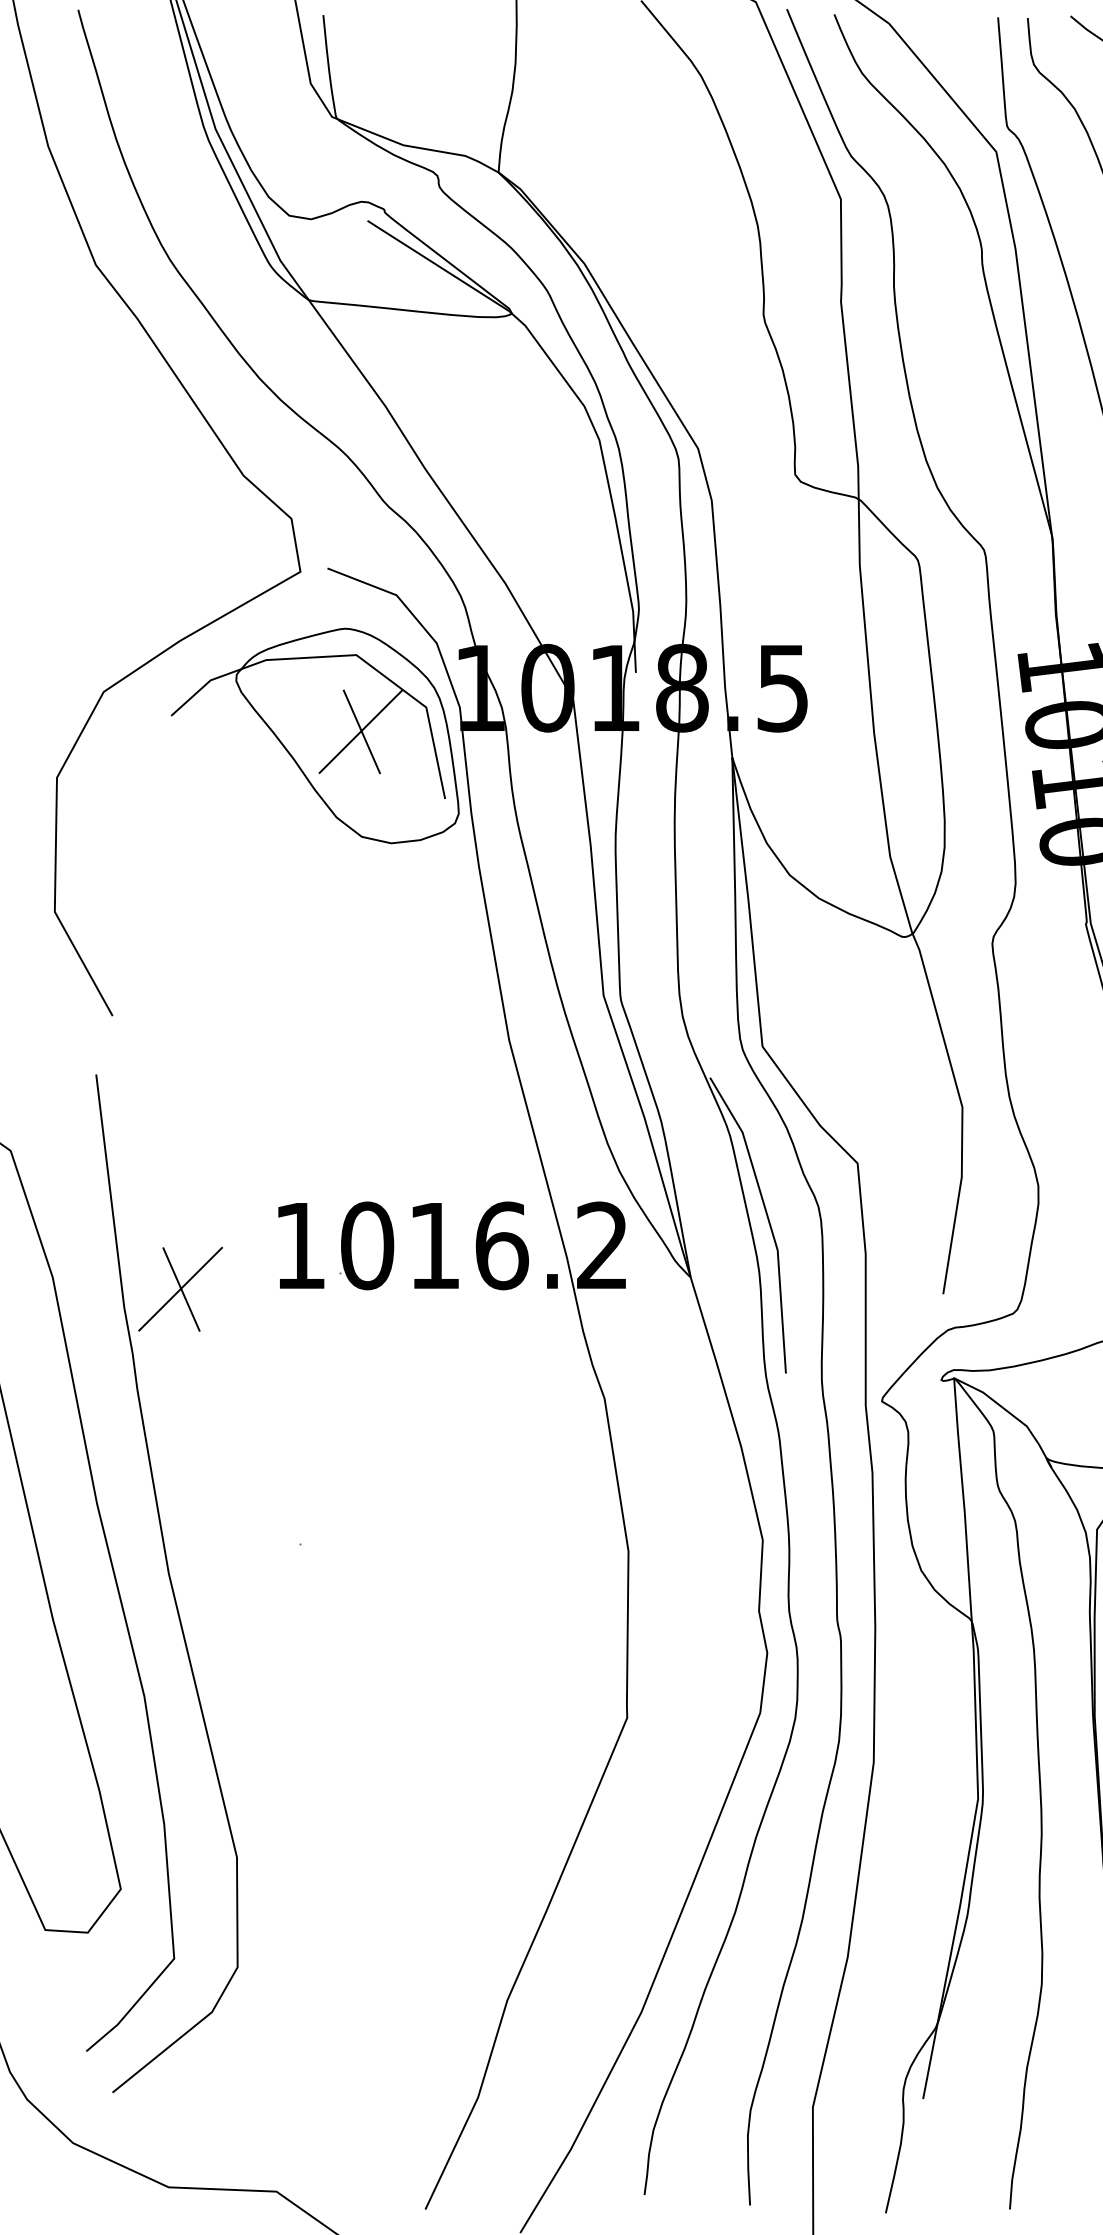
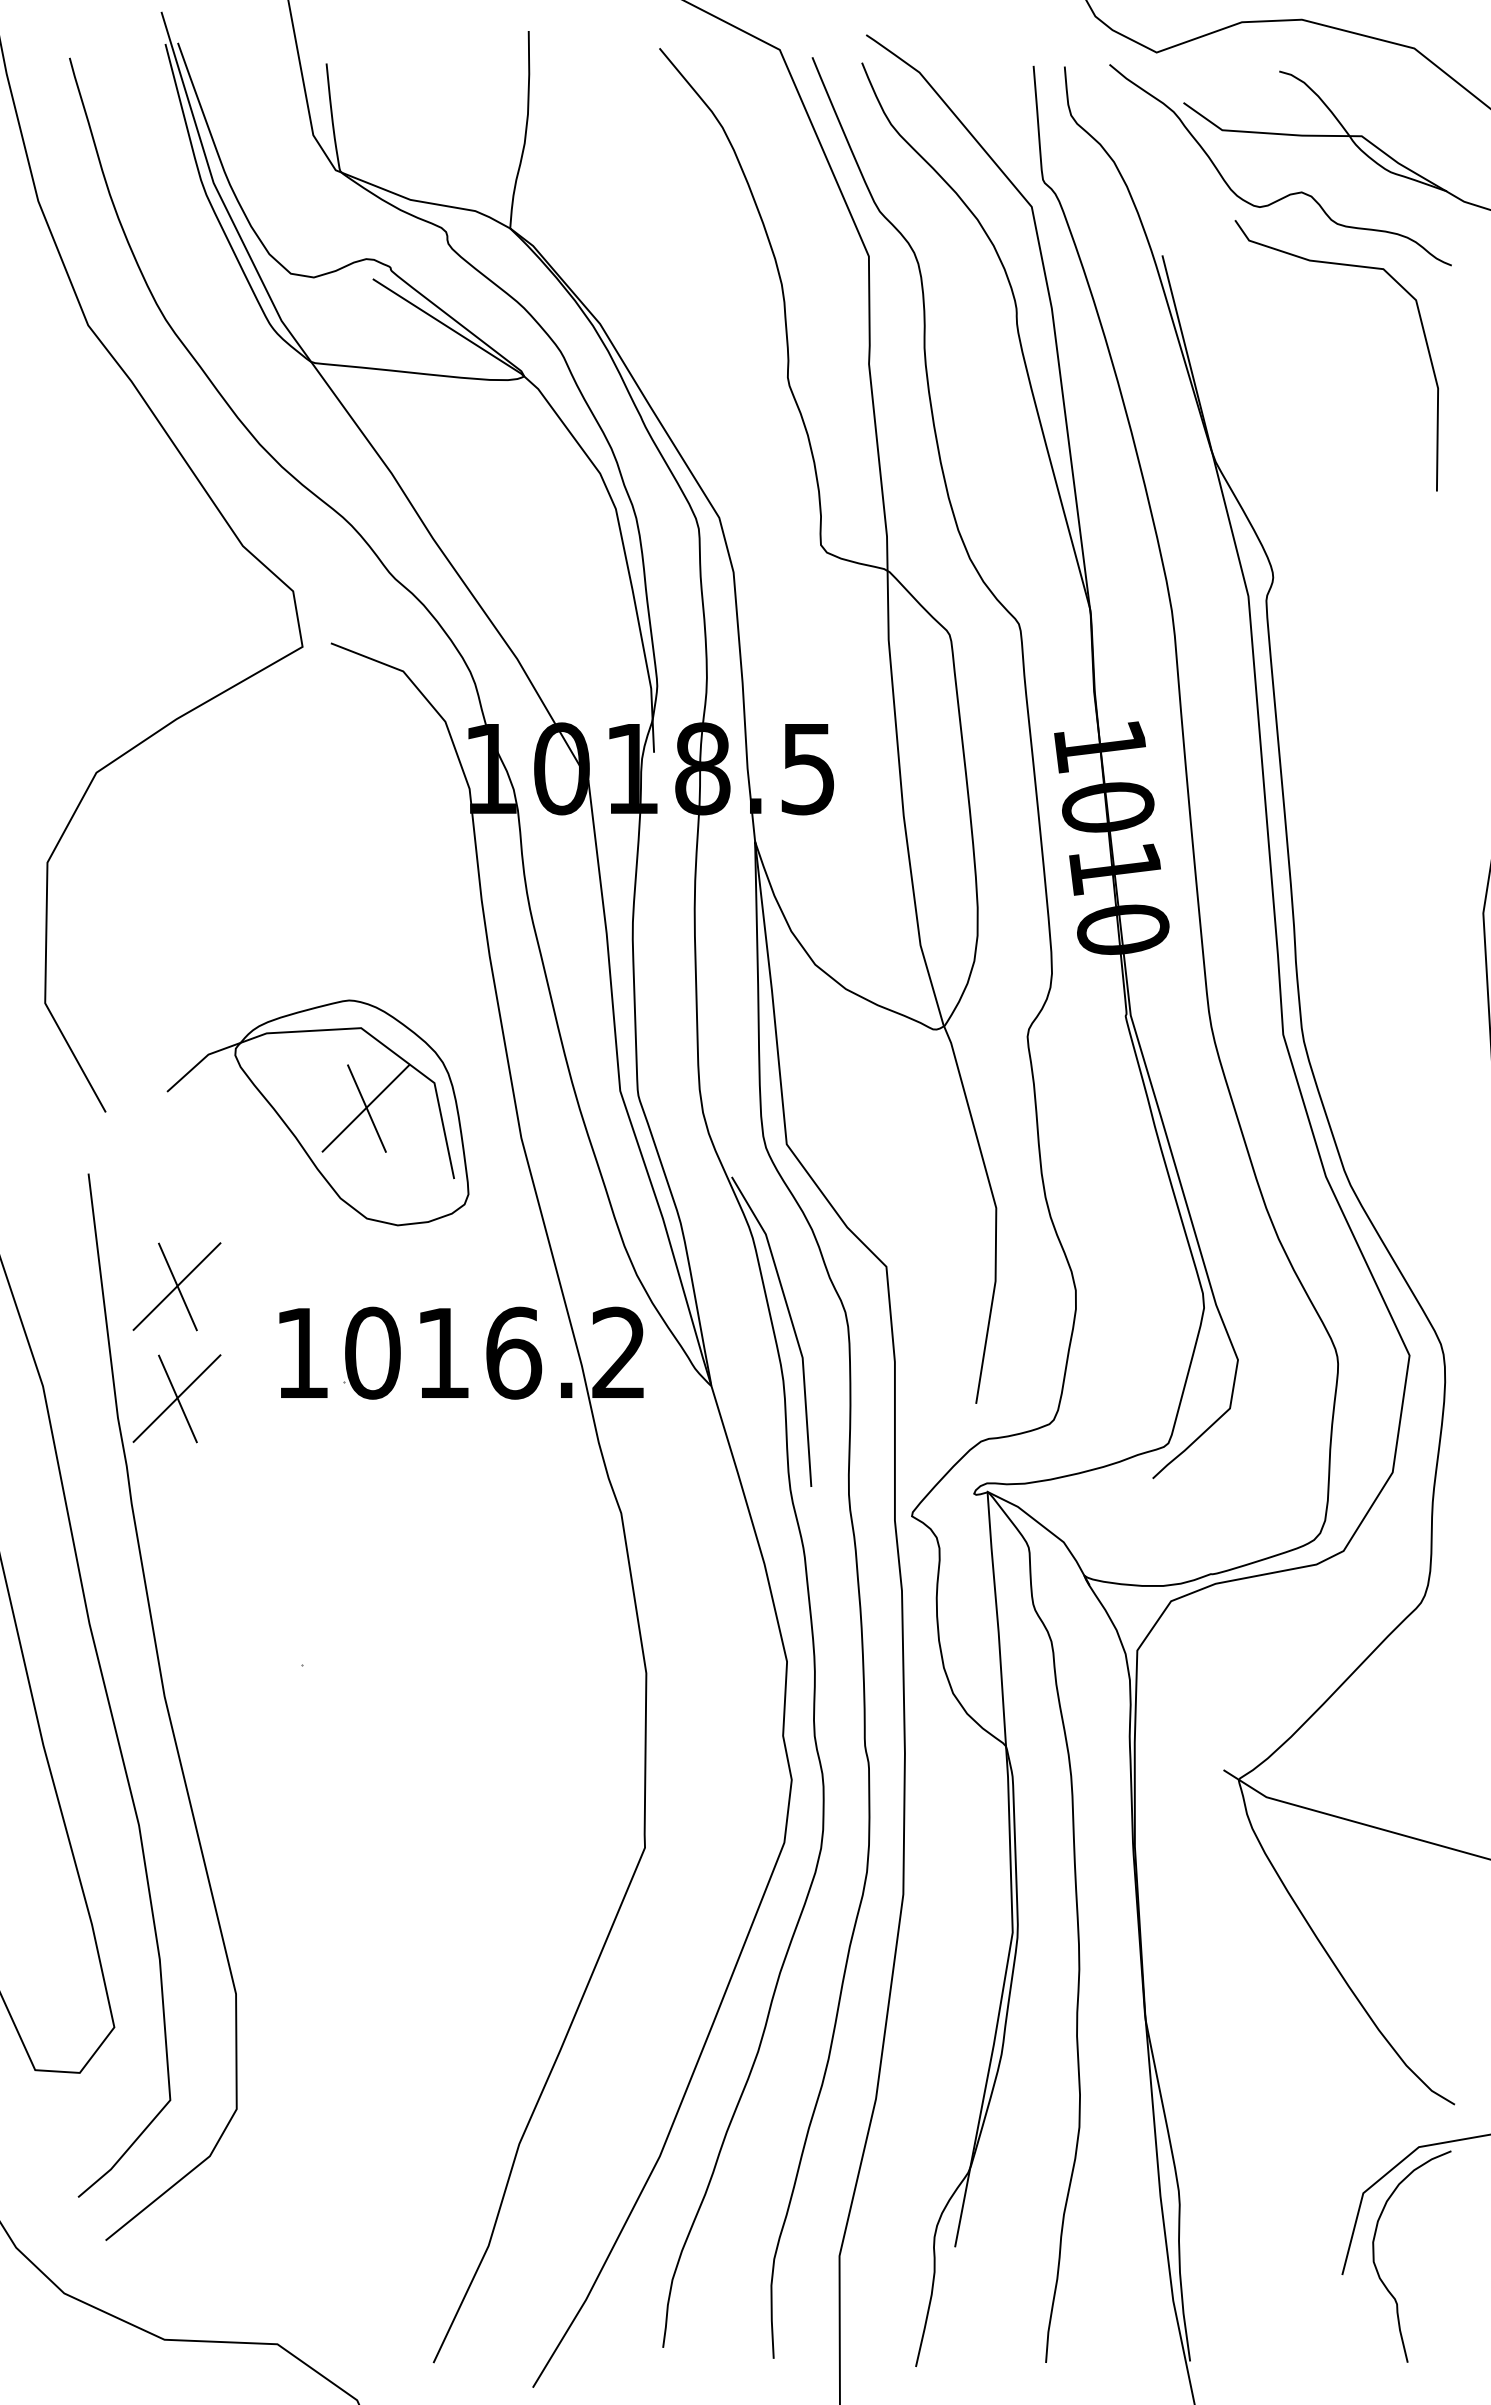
part: (314, 735) -> (317, 1112), moved
part: (180, 1182) -> (176, 1286), added

